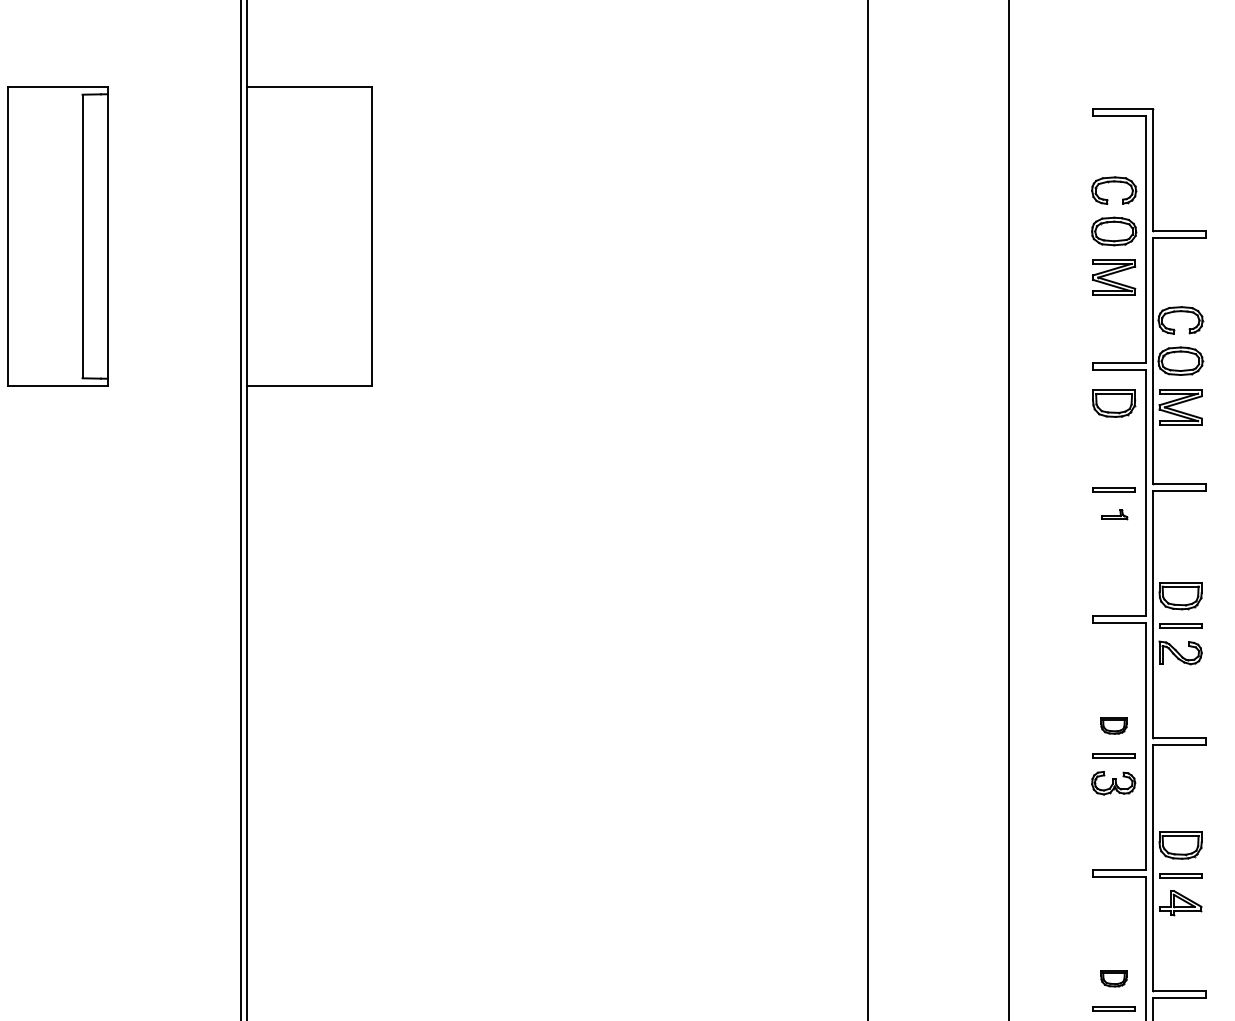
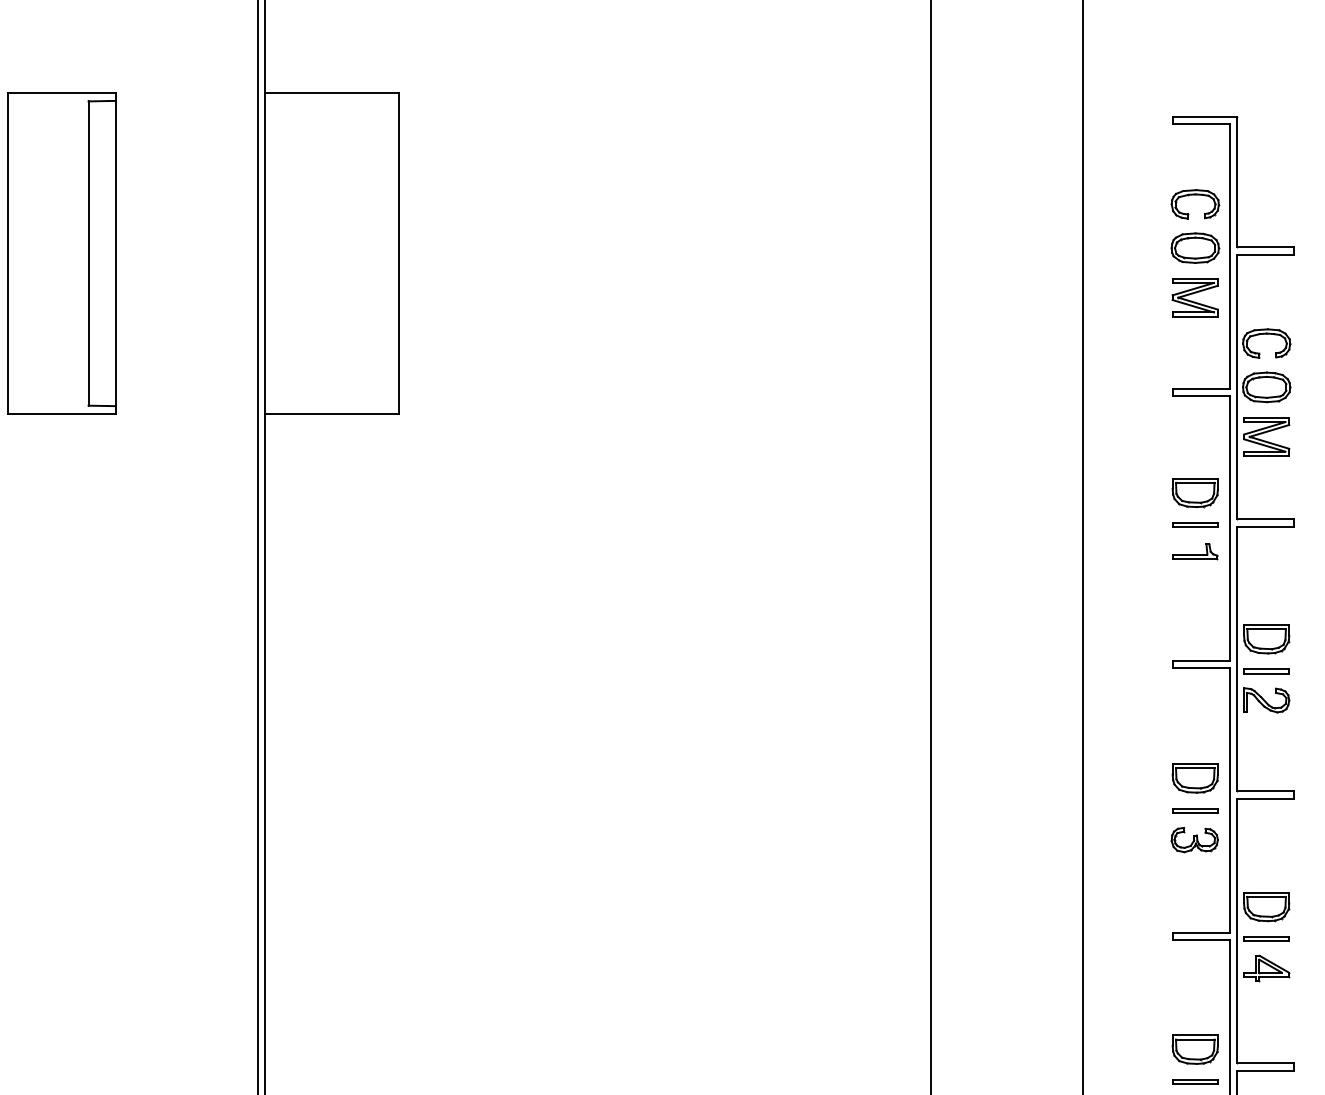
part: (1113, 404) -> (1194, 493), moved
part: (1114, 514) -> (1195, 551), size x1.67
part: (1113, 725) -> (1194, 778), size x1.67
part: (1113, 978) -> (1194, 1049), size x1.67

